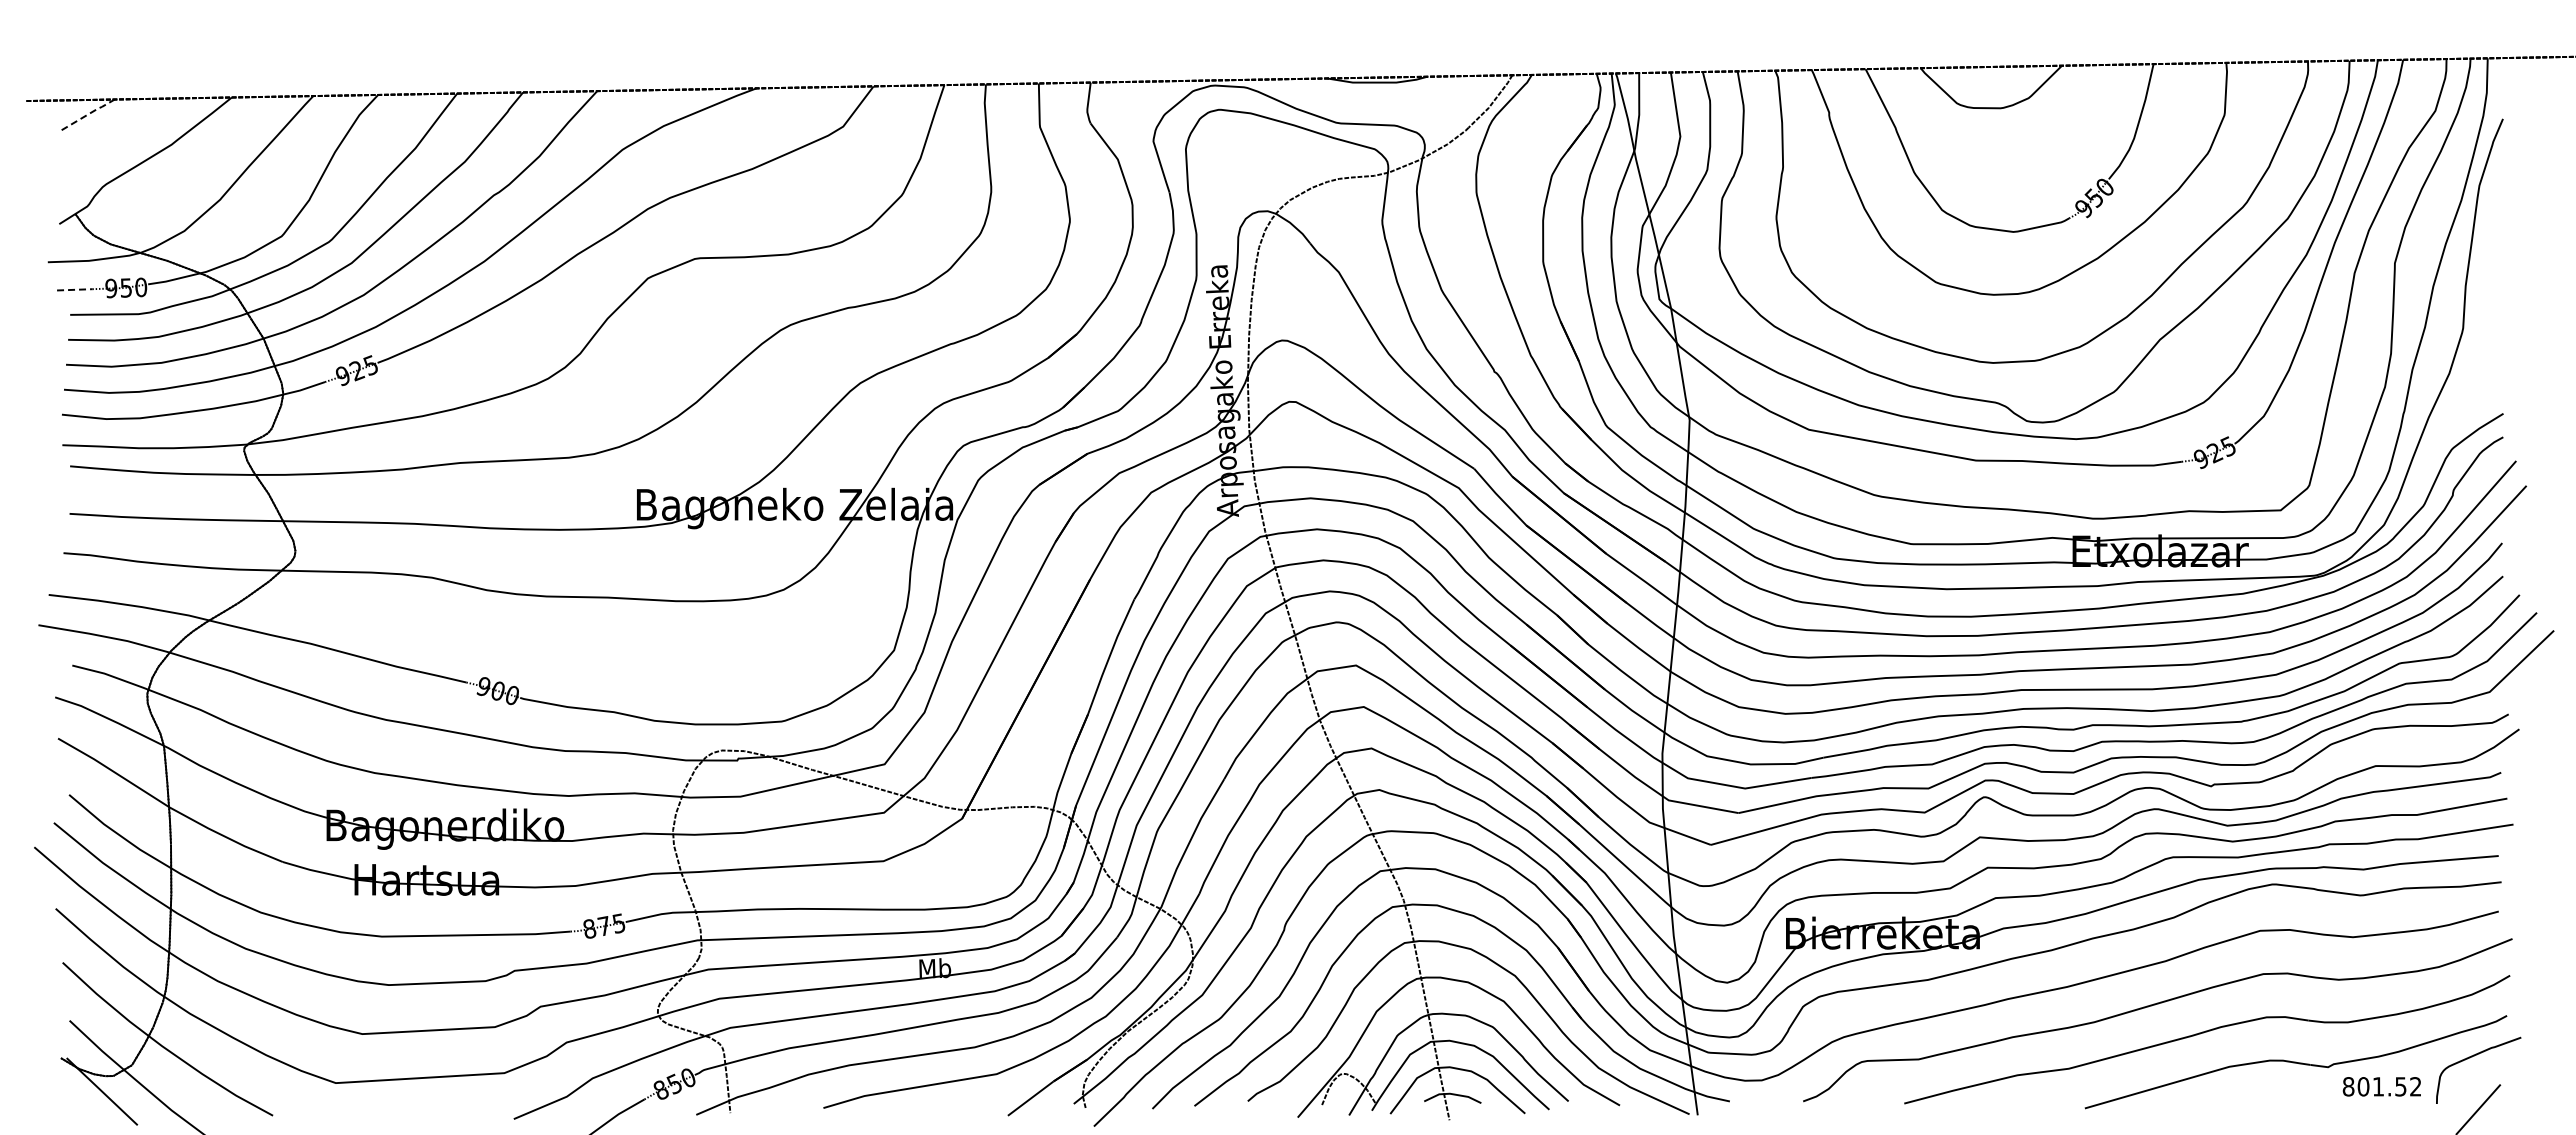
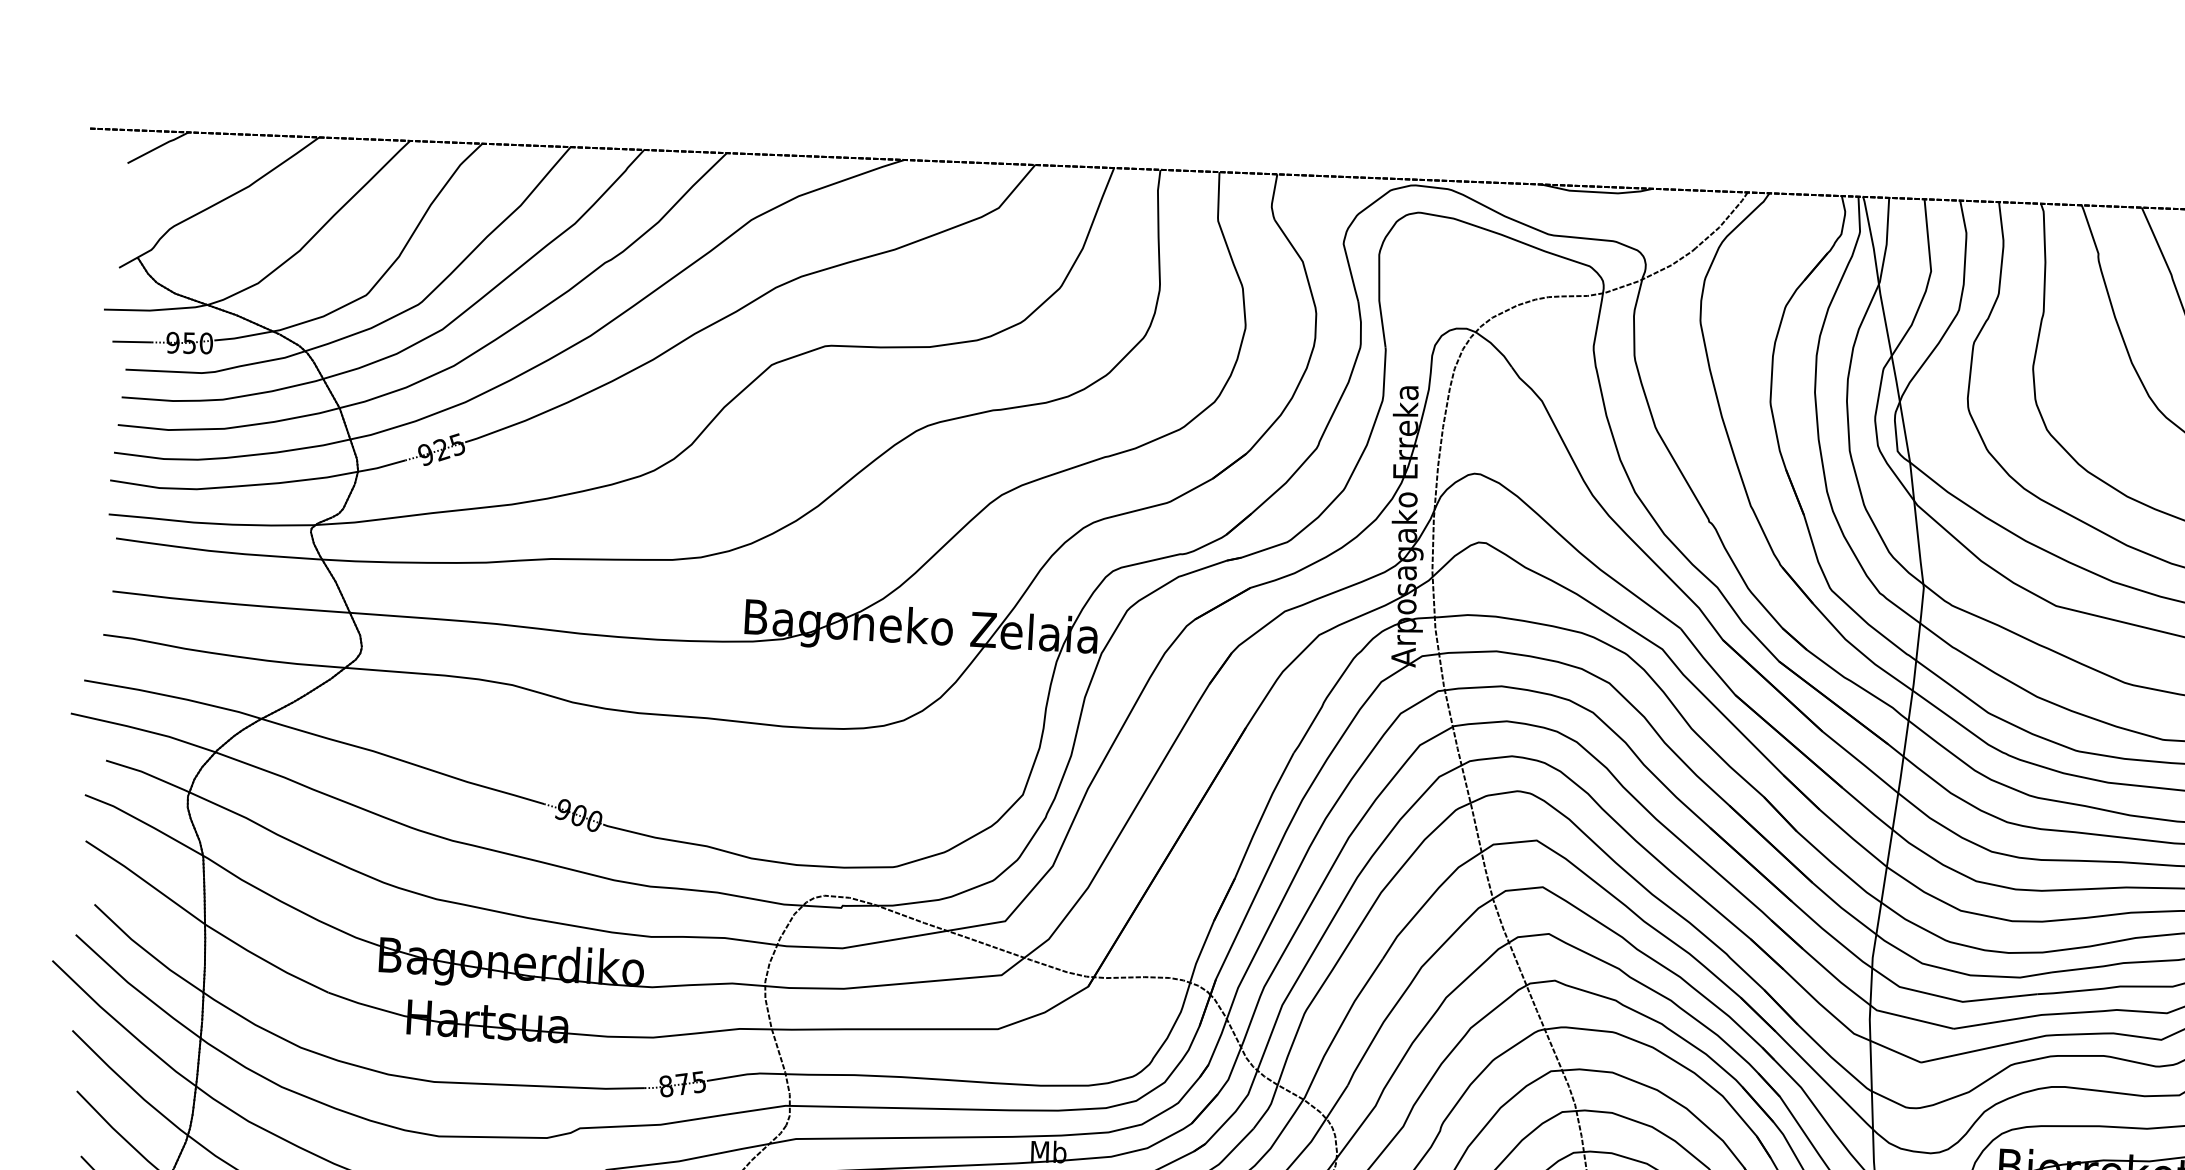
line: (89, 113) -> (159, 146), dashed -> solid
line: (74, 289) -> (131, 341), dashed -> solid

